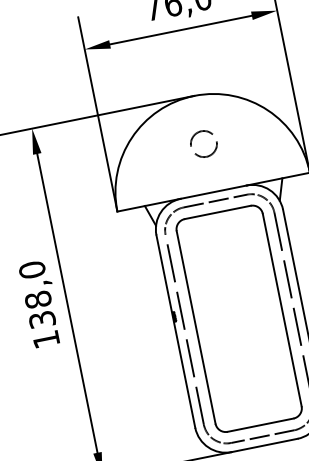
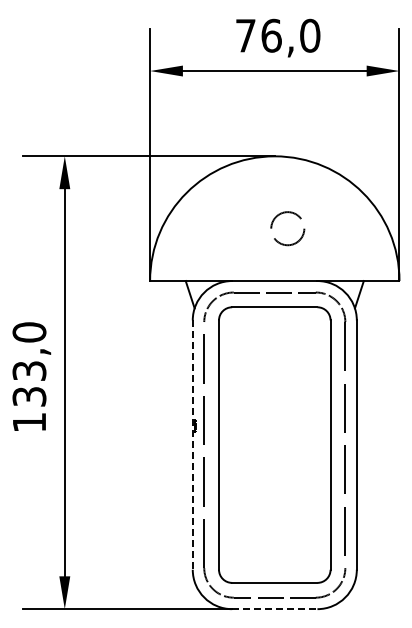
circle: (203, 143) -> (287, 228), moved
text: (38, 300) -> (29, 371), 138,0 -> 133,0
line: (175, 331) -> (192, 445), solid -> dashed
line: (264, 445) -> (274, 609), solid -> dashed

